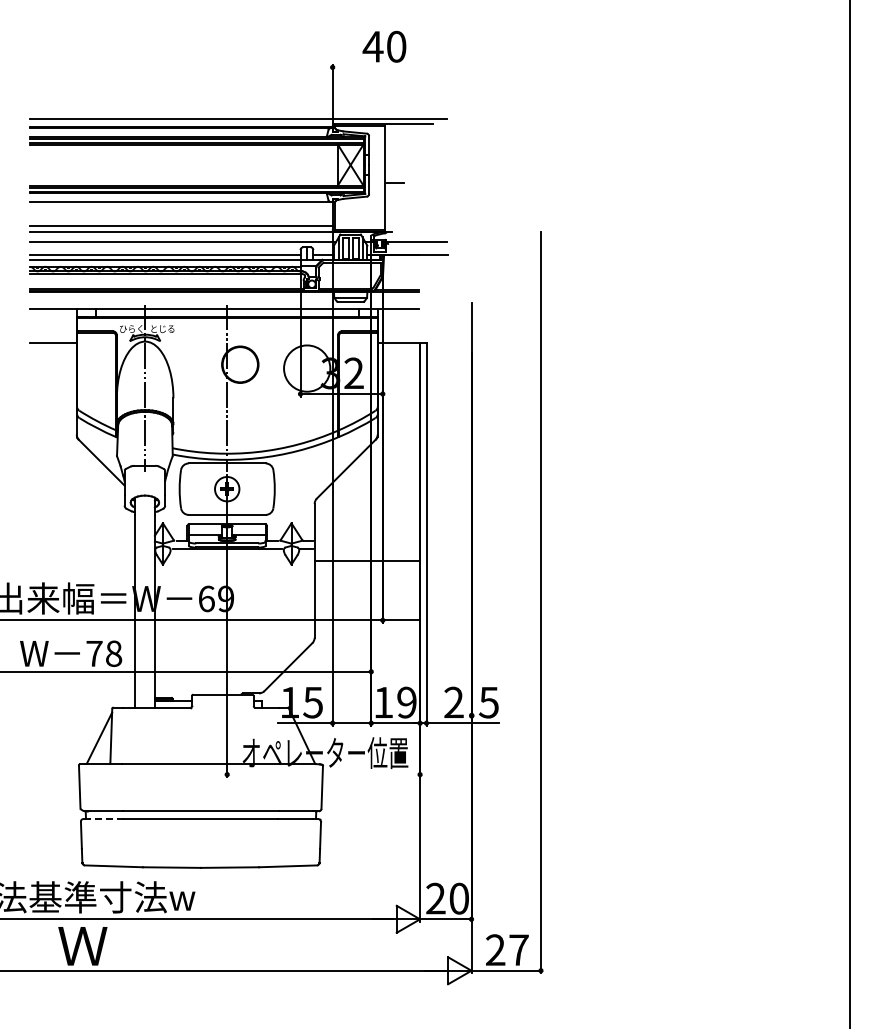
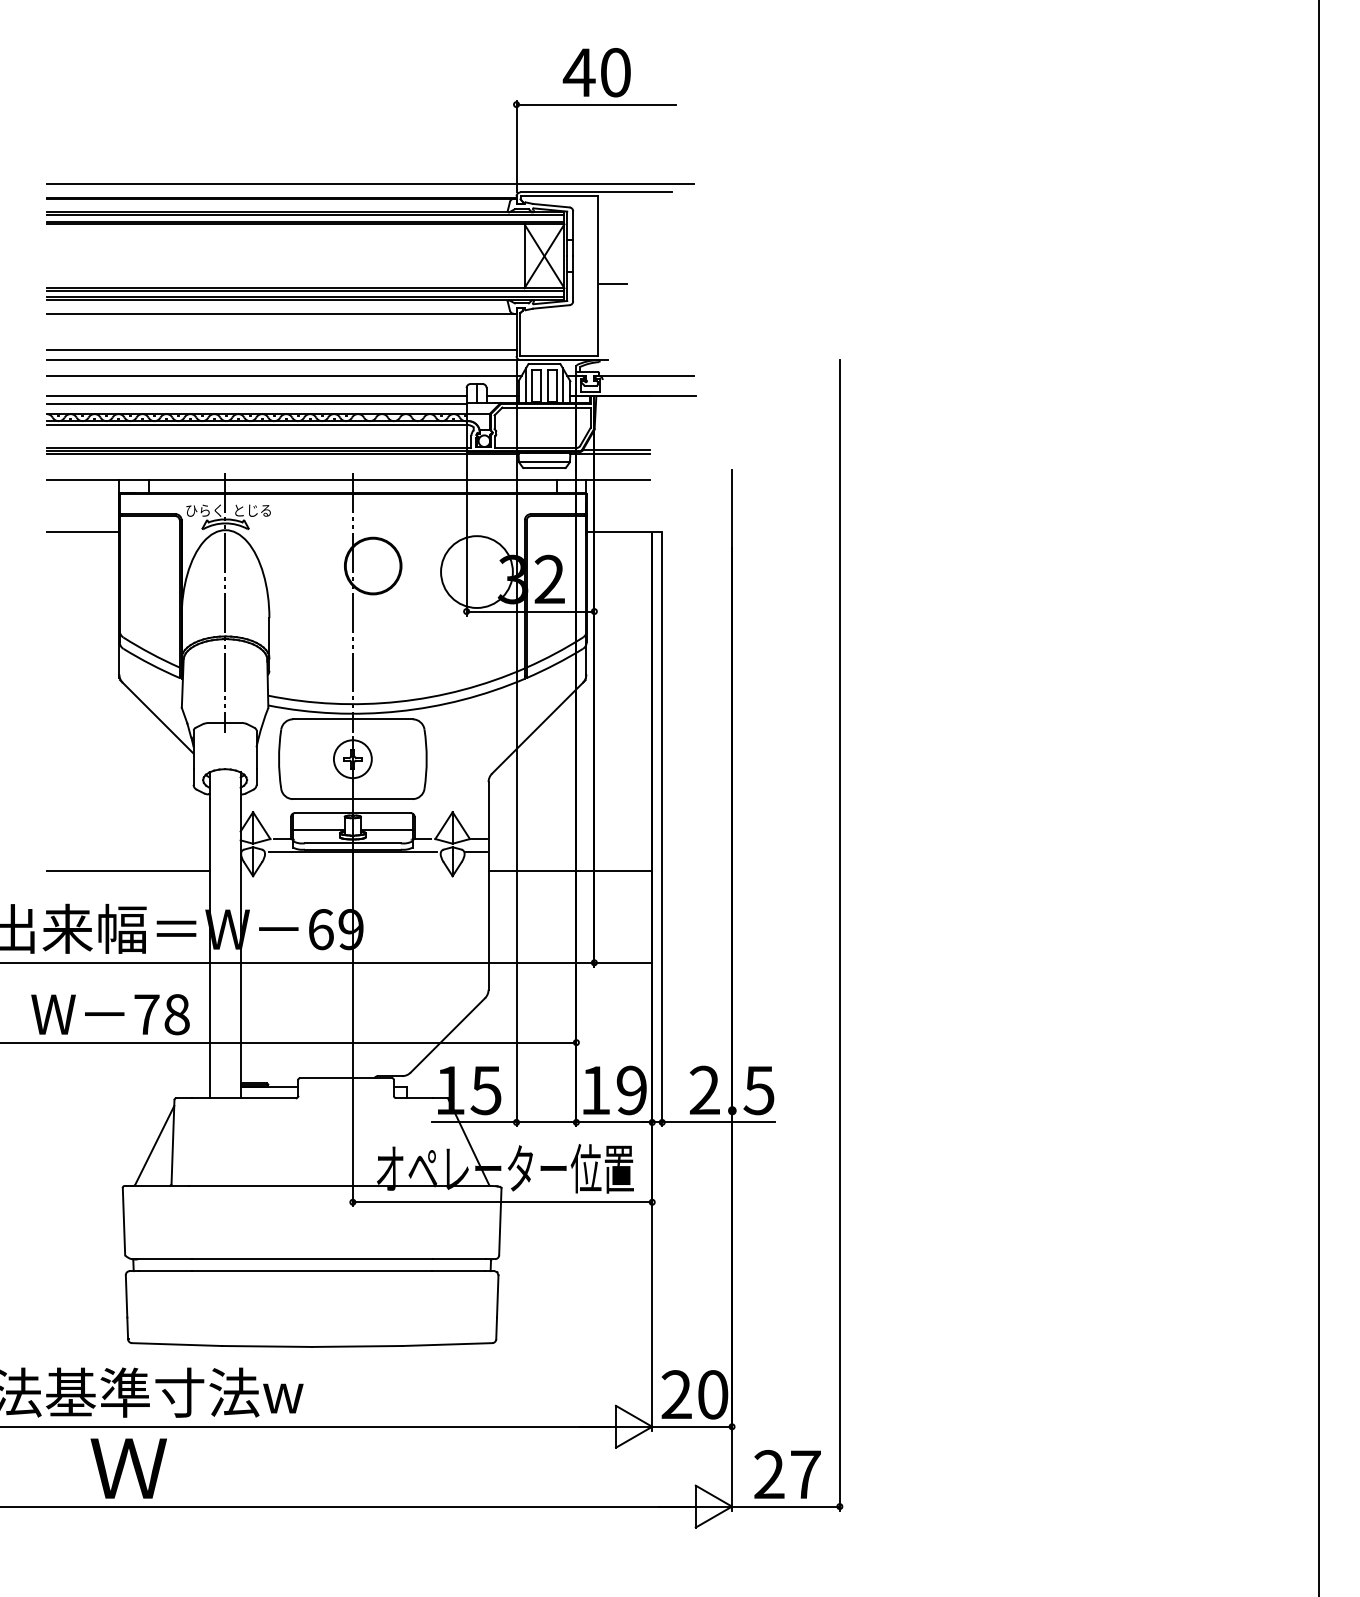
line: (383, 67) -> (595, 104), added
line: (82, 561) -> (128, 871), added
line: (323, 774) -> (502, 1202), added
line: (106, 819) -> (165, 1271), dashed -> solid

